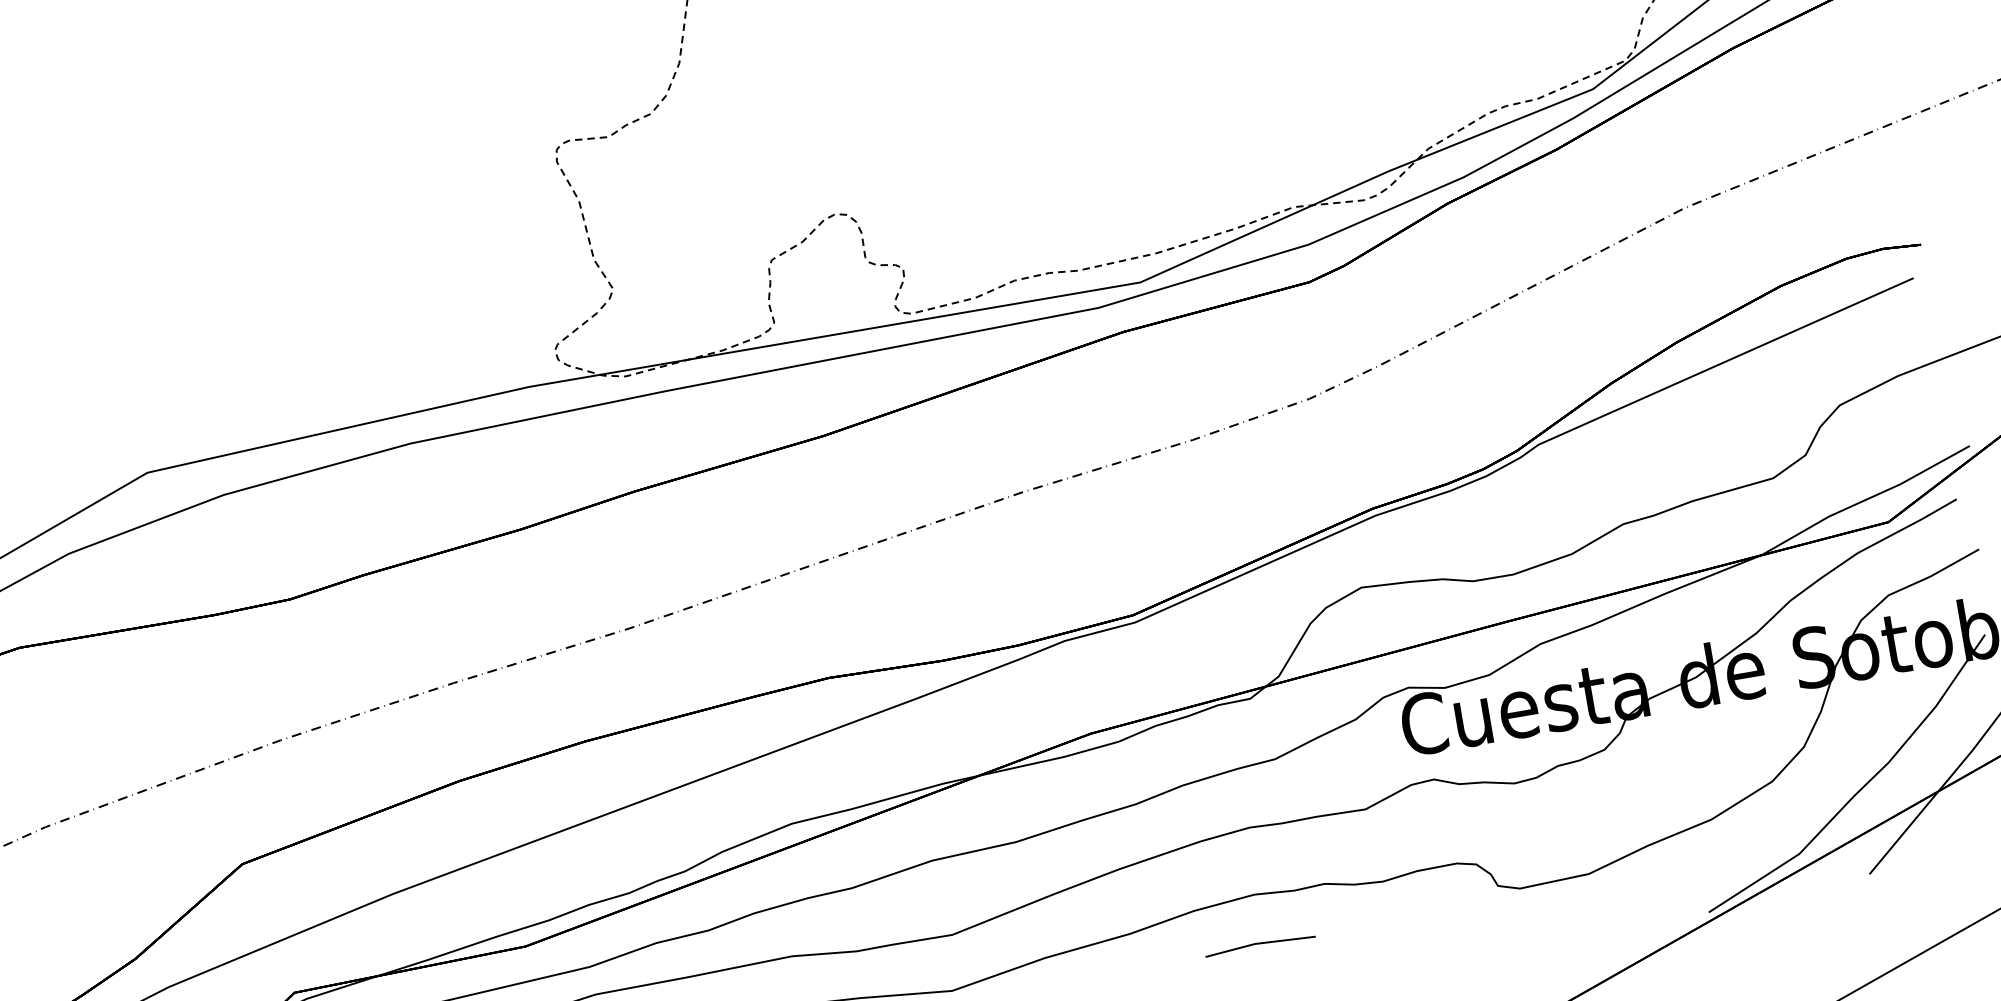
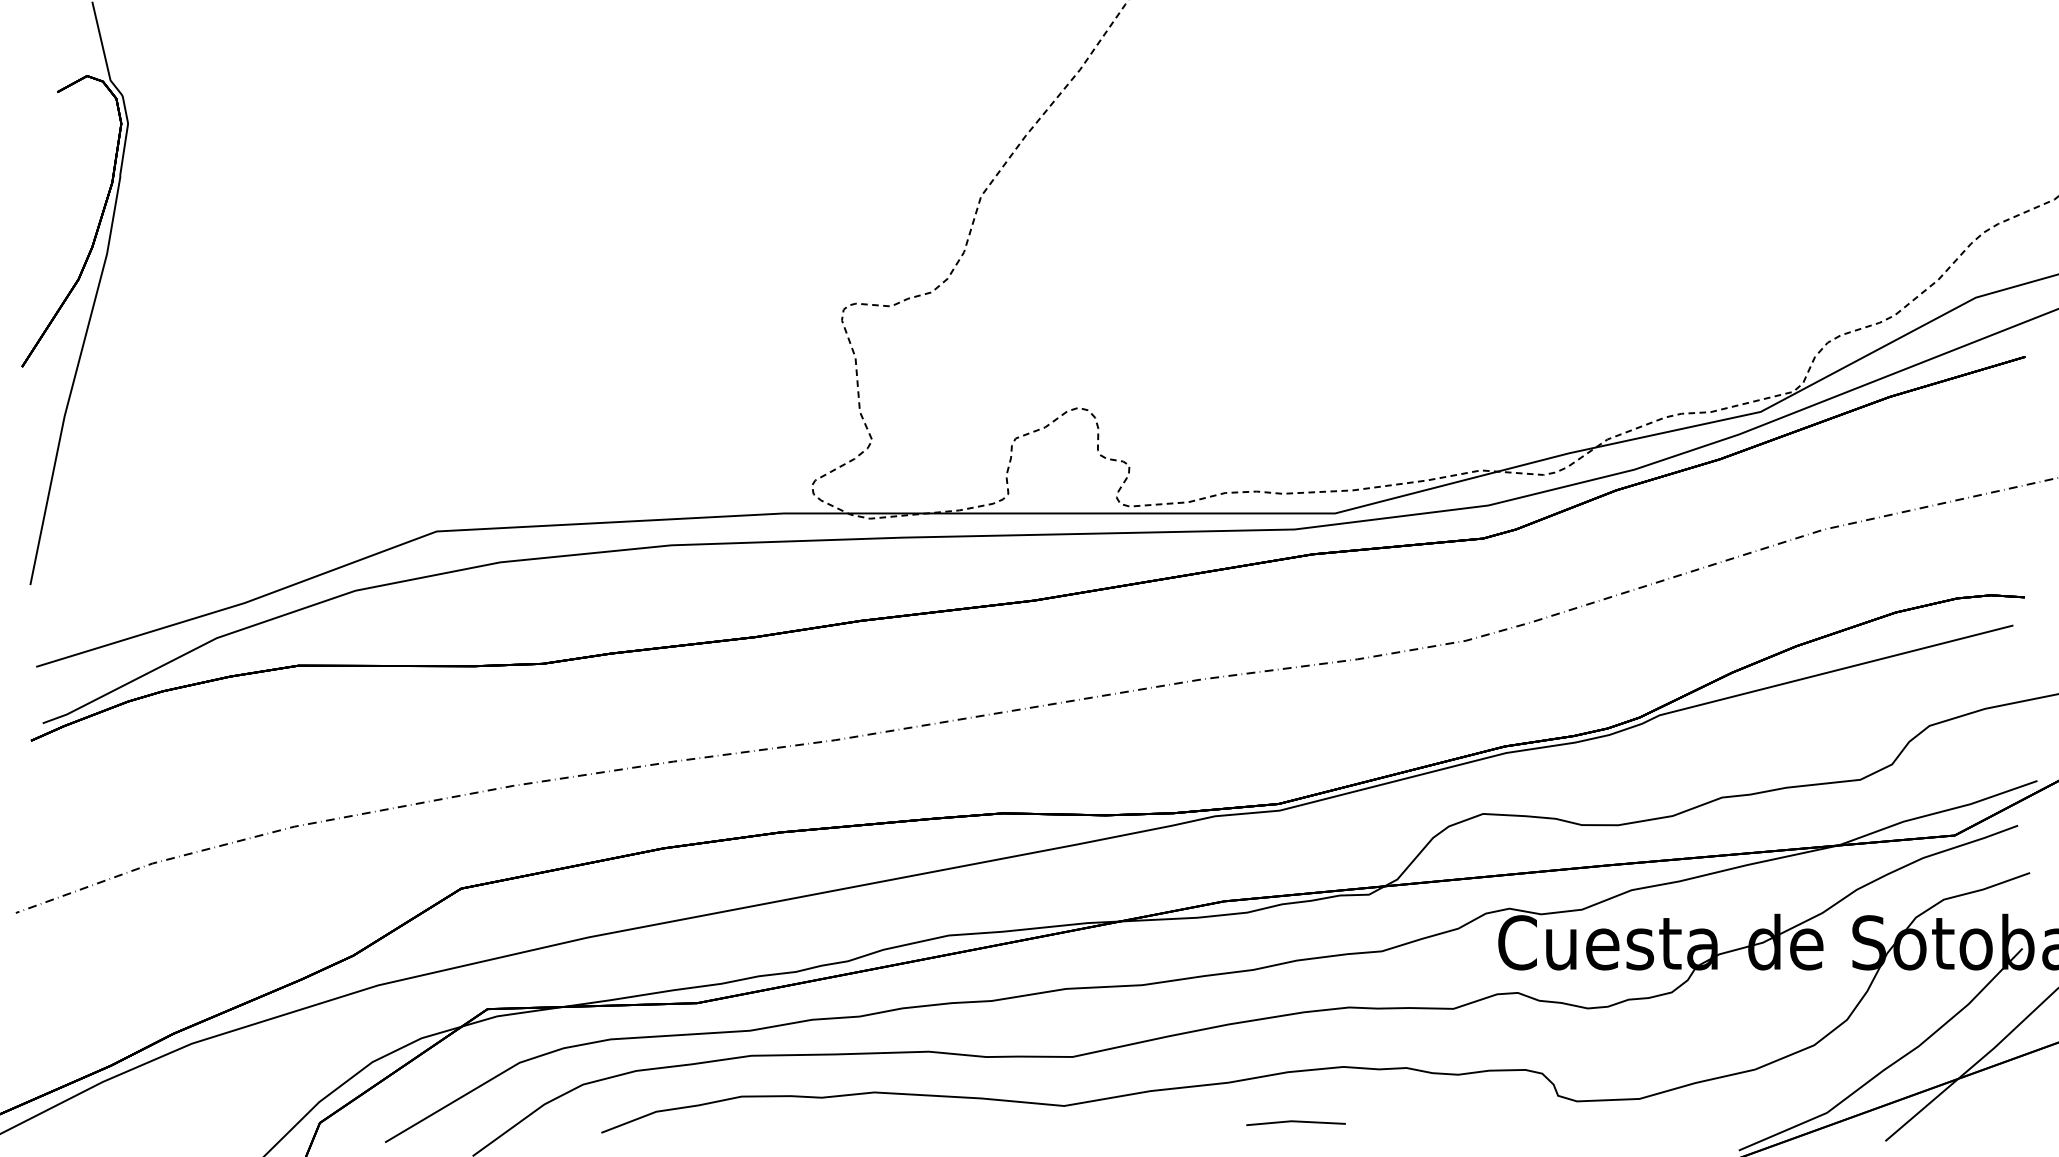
line: (1259, 944) -> (1295, 1122), moved

